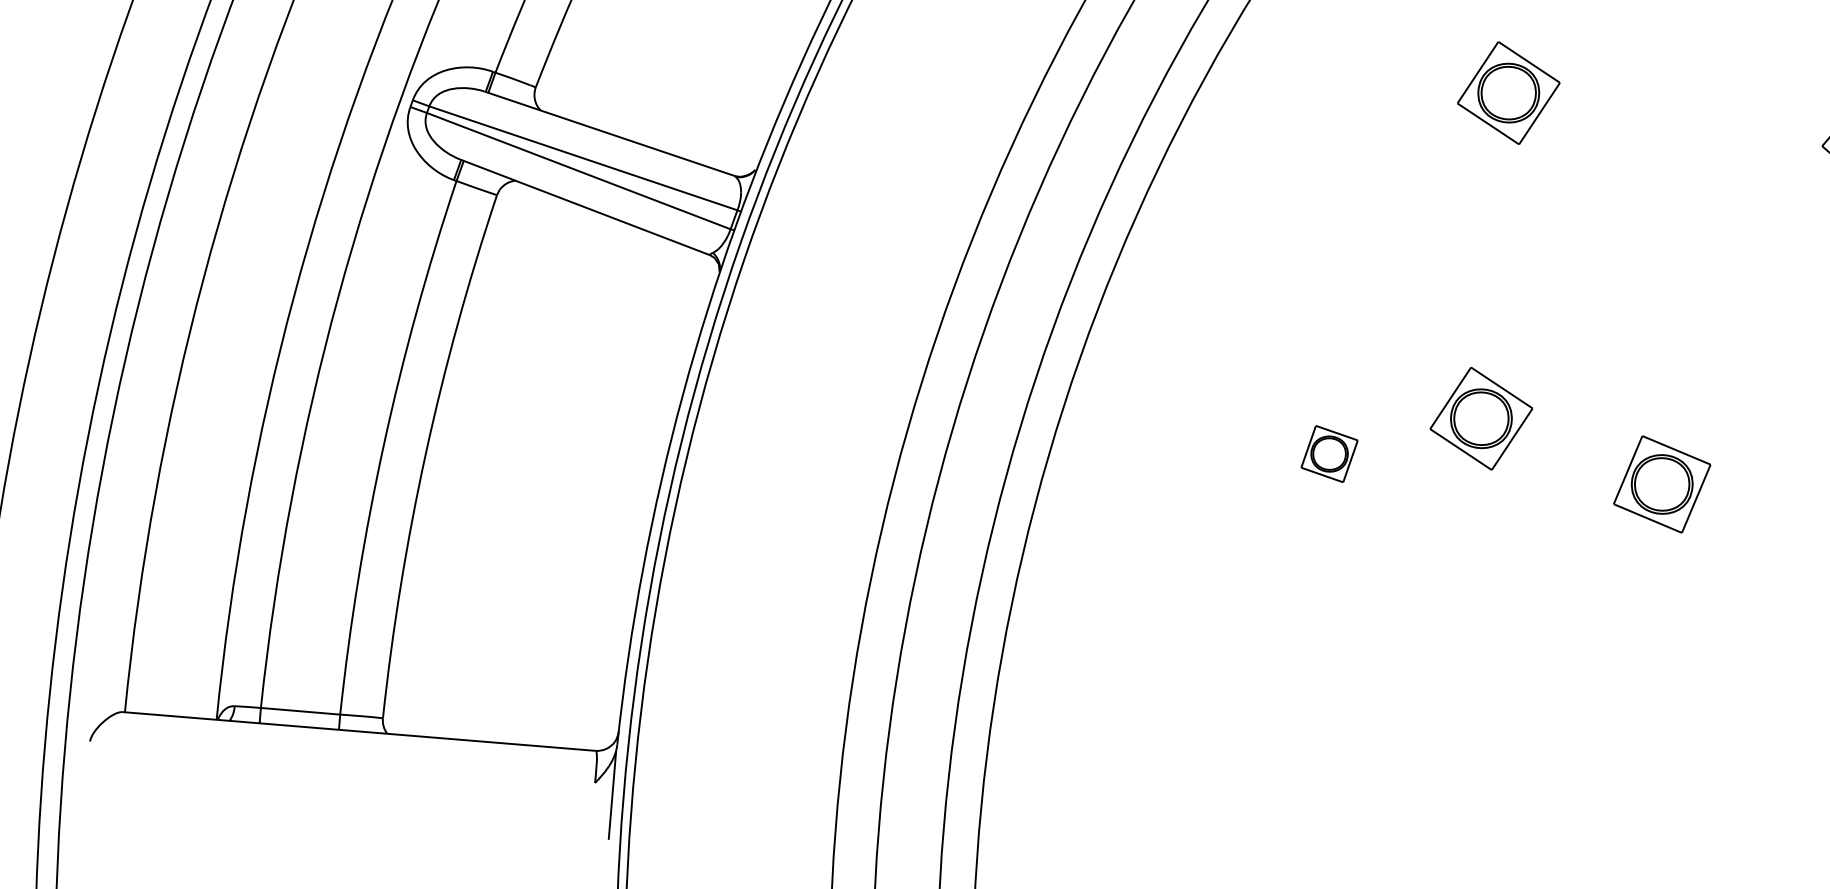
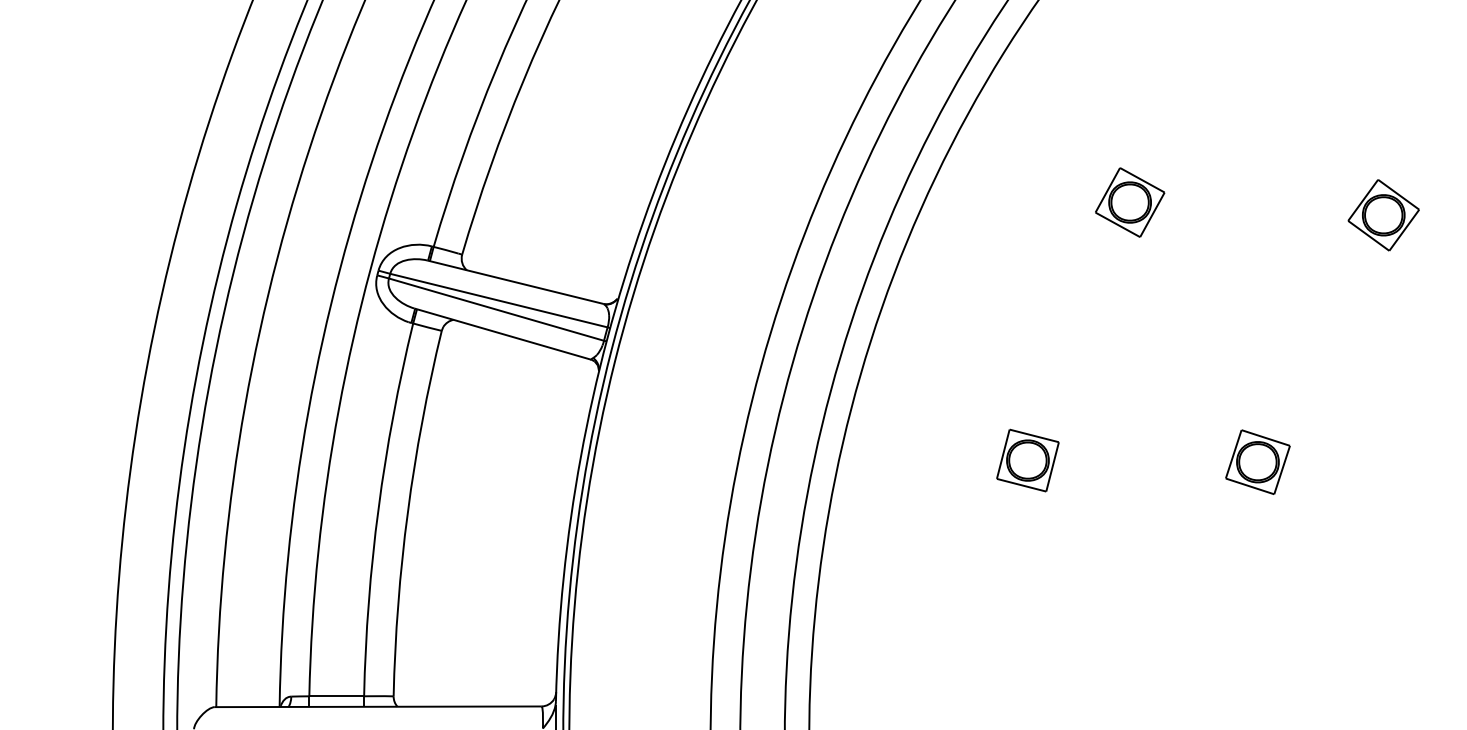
part: (1481, 418) -> (1130, 427), removed
part: (1328, 453) -> (1027, 460), size x1.67

